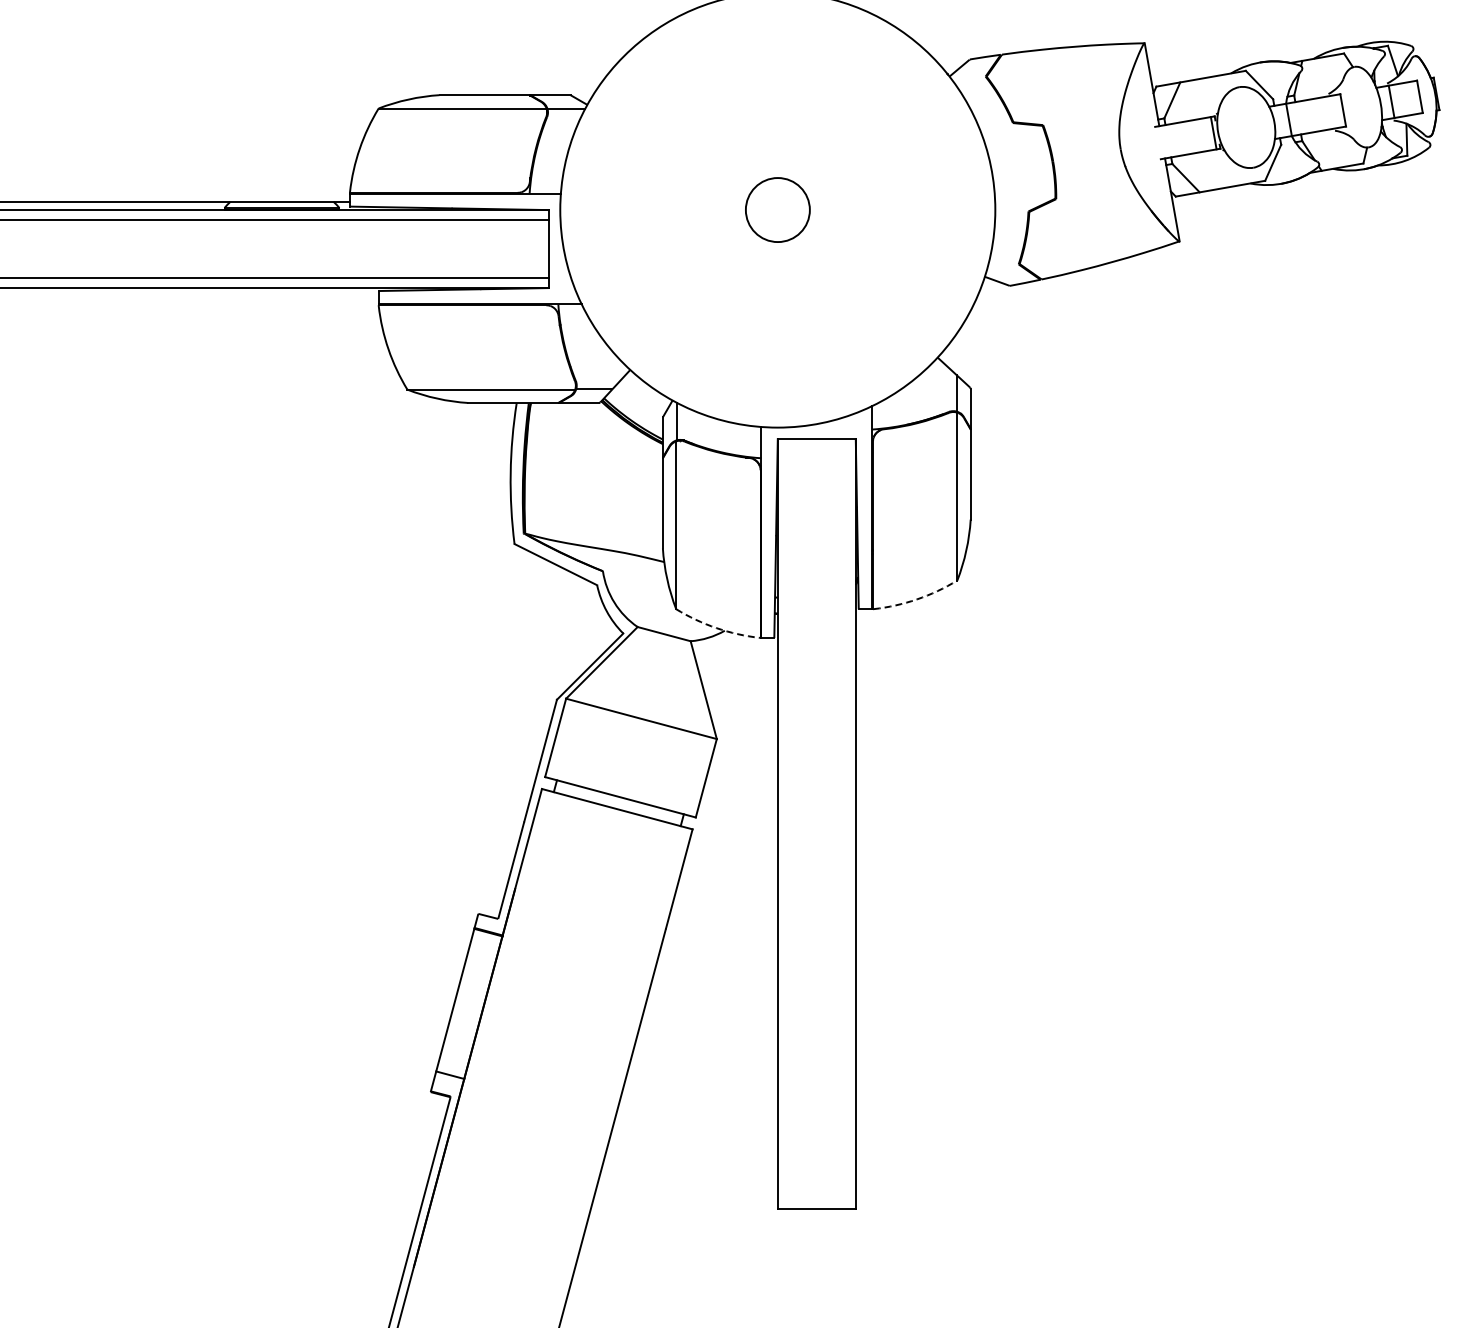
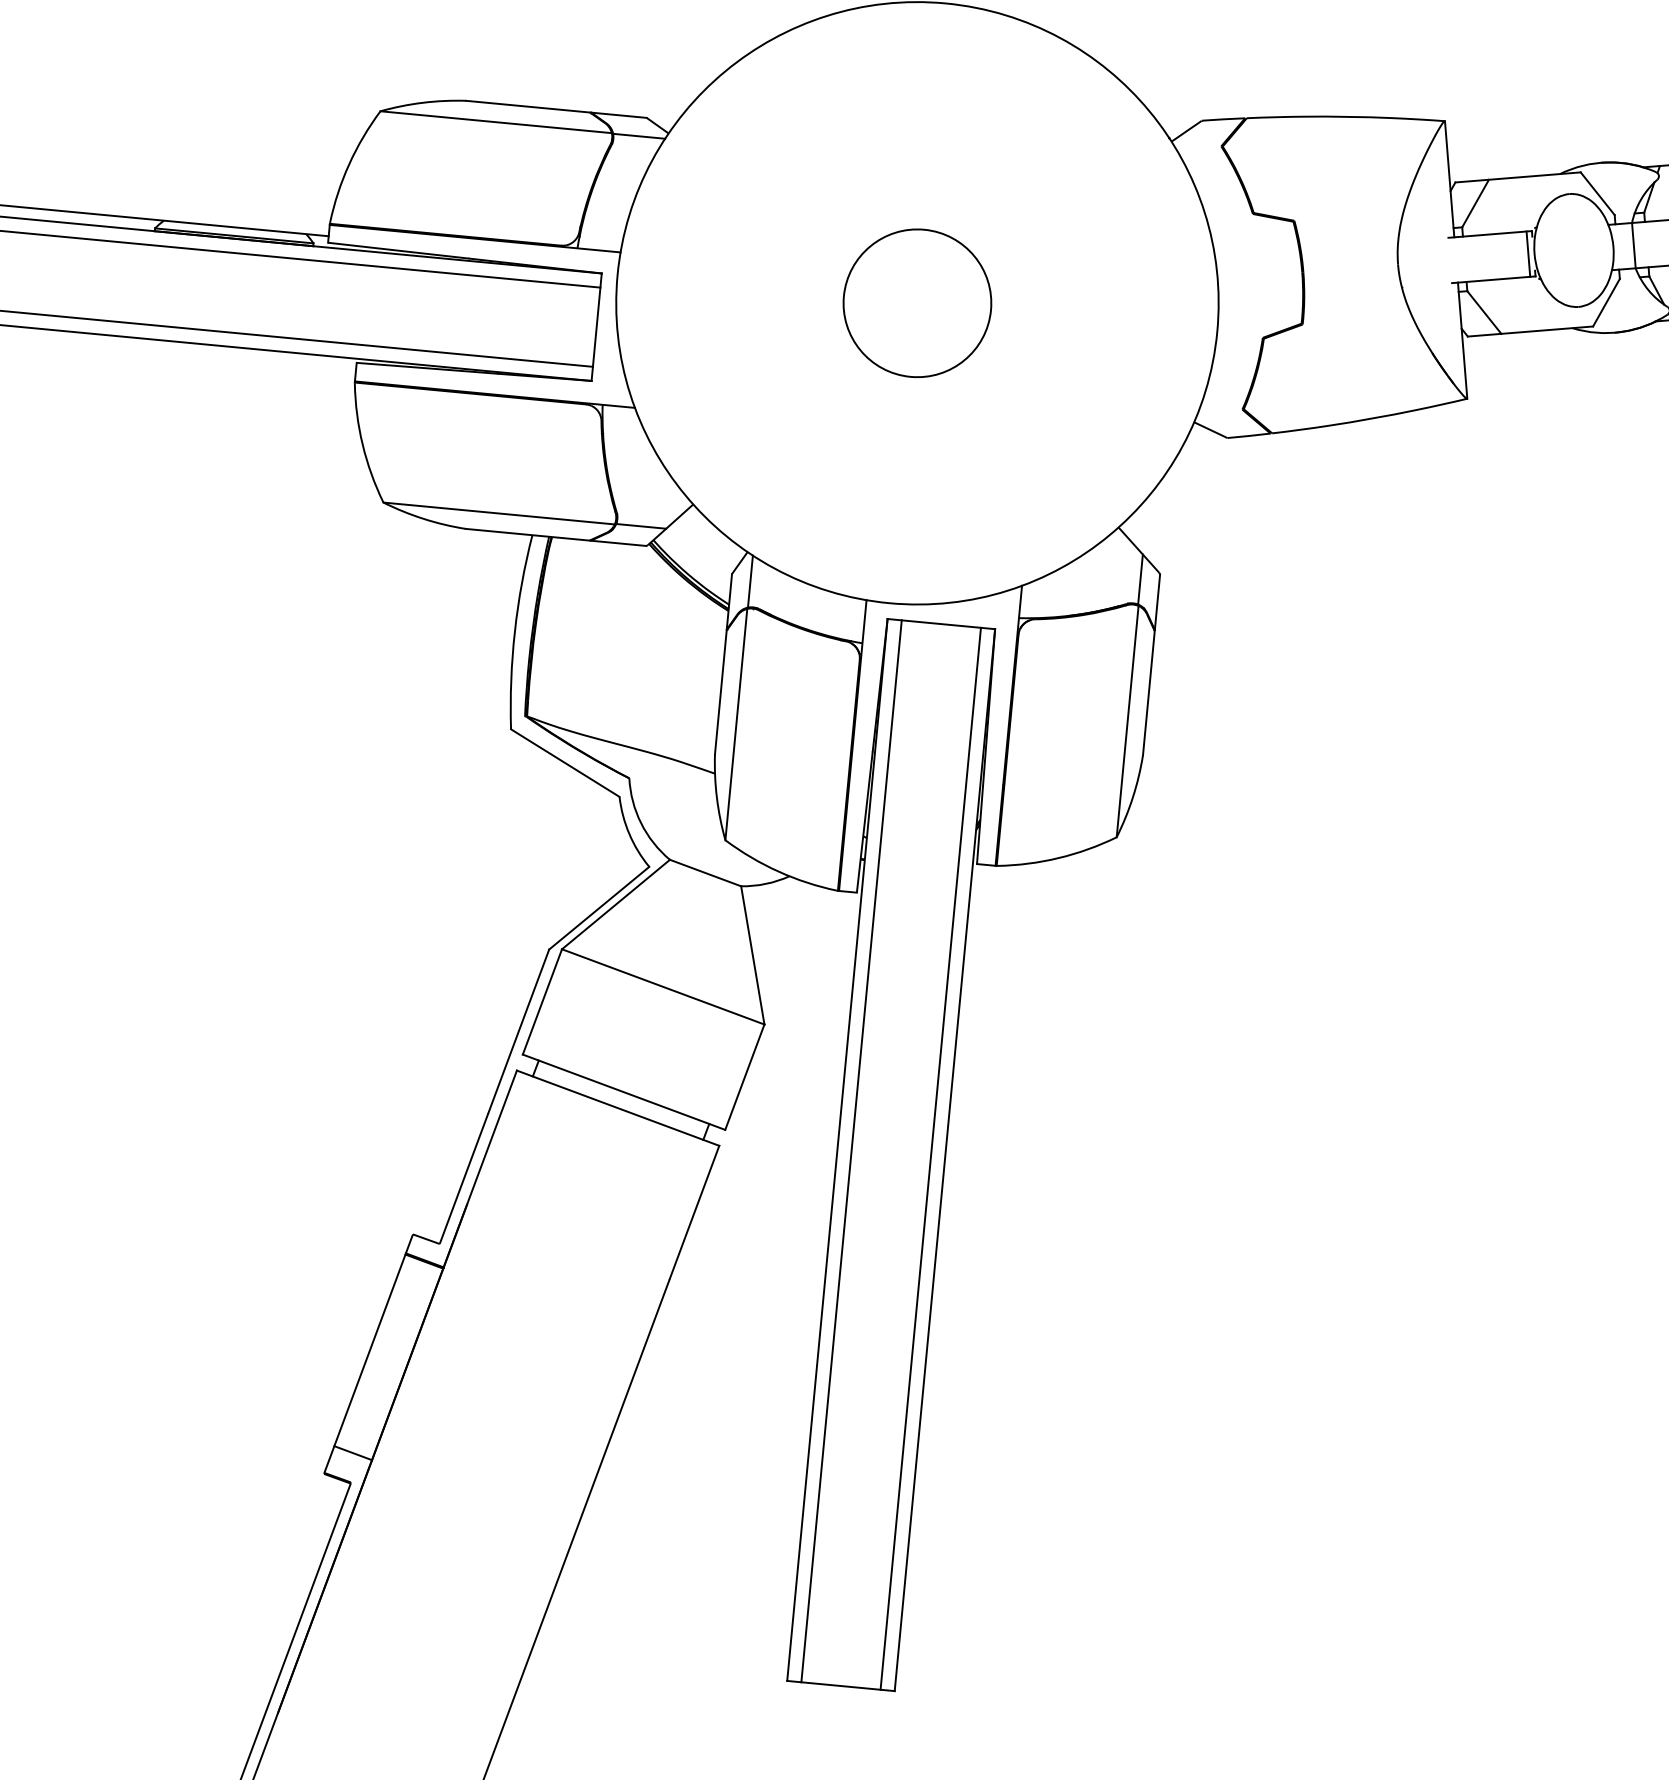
circle: (777, 209) -> (917, 302), size x1.67
arc: (917, 599) -> (1059, 858), dashed -> solid
arc: (716, 628) -> (778, 872), dashed -> solid
line: (788, 824) -> (852, 1151), added
line: (845, 824) -> (930, 1159), added

